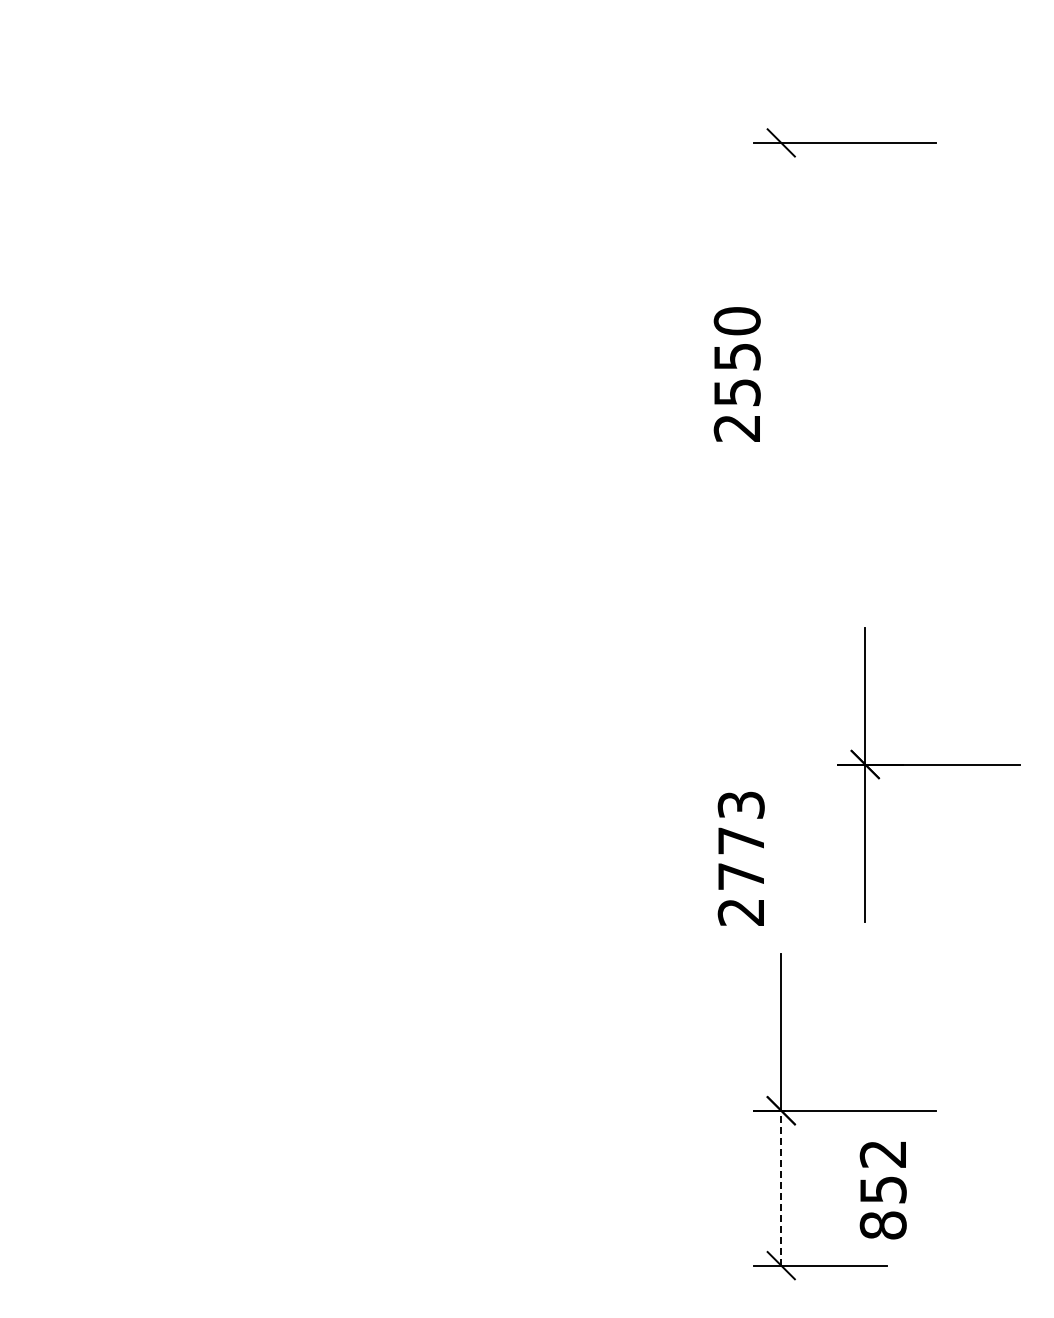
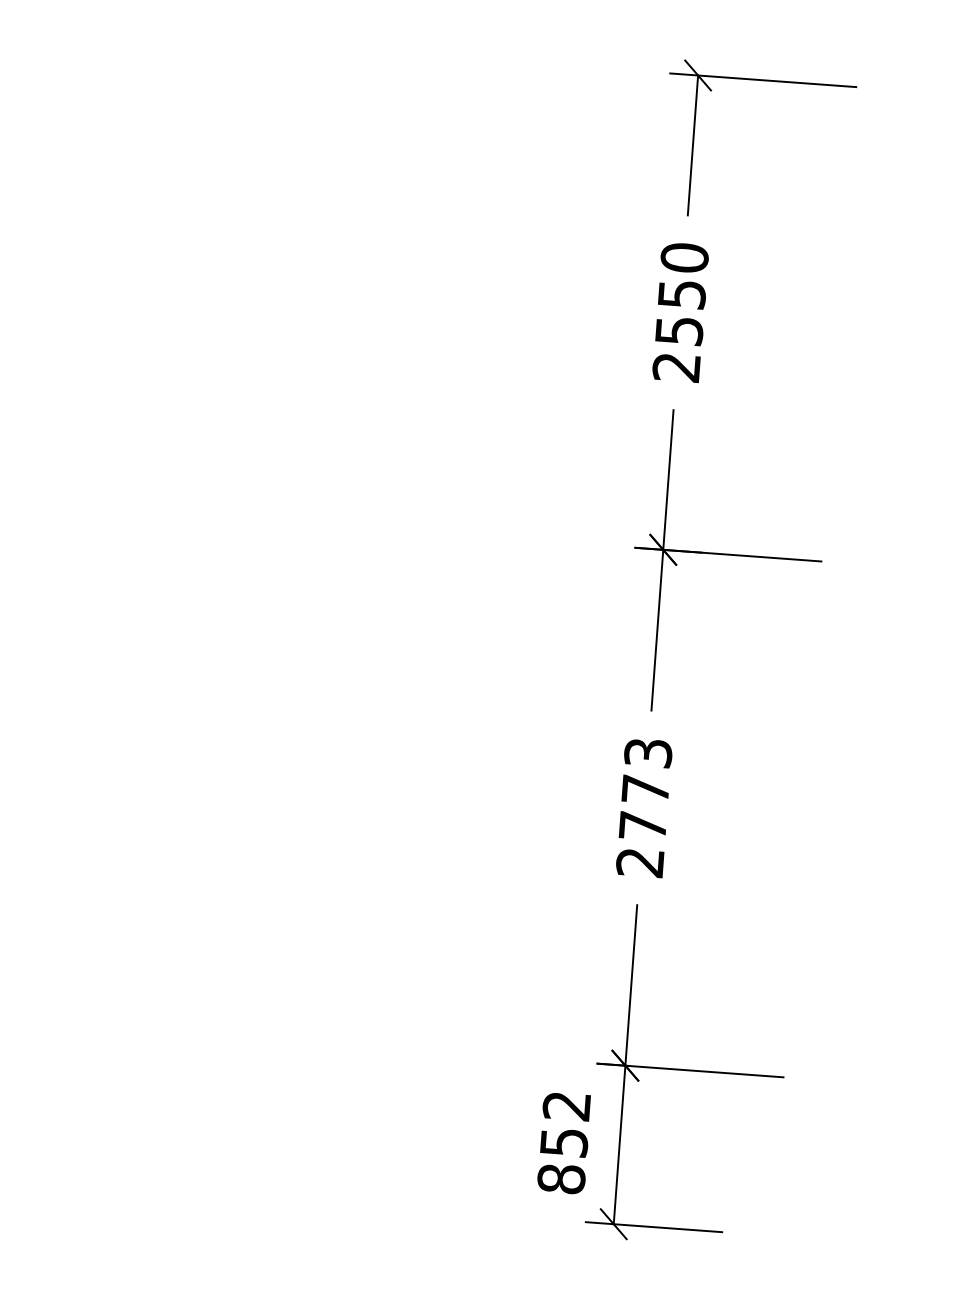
line: (781, 210) -> (693, 144), added
text: (736, 374) -> (679, 312), moved
part: (928, 765) -> (727, 555), moved
text: (740, 858) -> (643, 807), moved
line: (781, 1187) -> (619, 1144), dashed -> solid
text: (882, 1190) -> (563, 1143), moved

